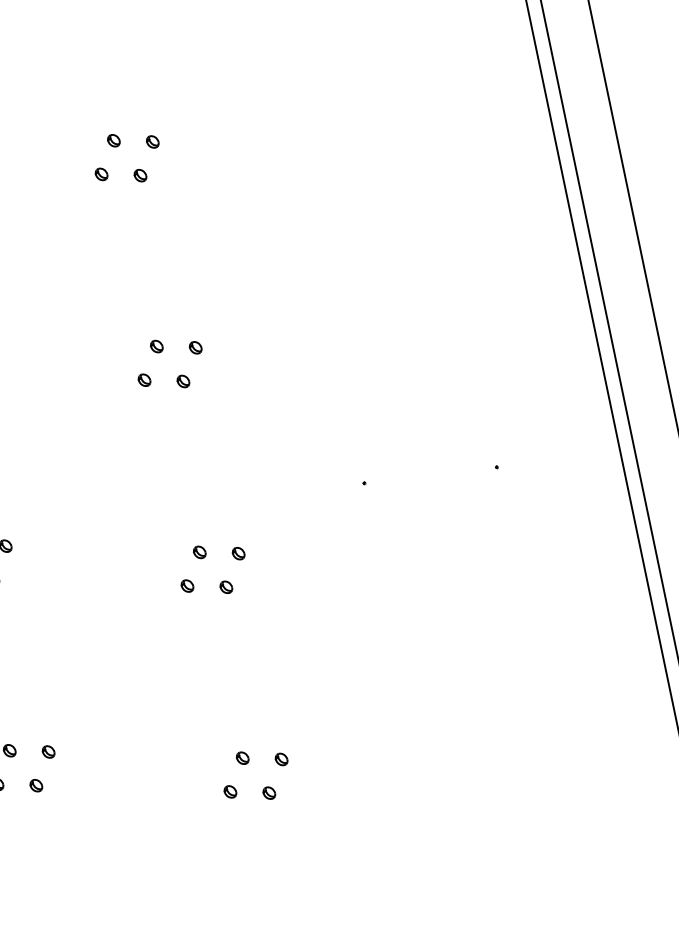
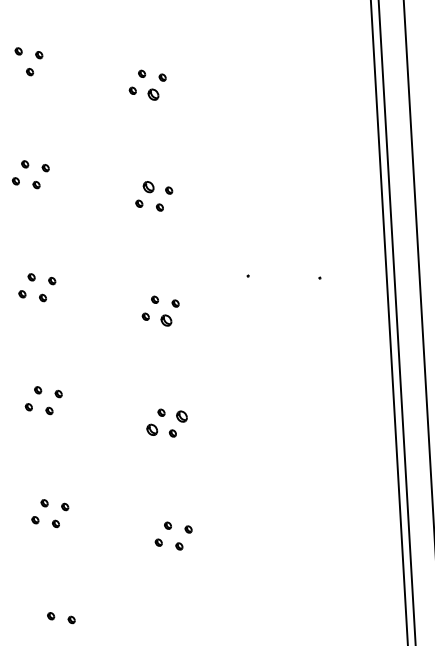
part: (140, 175) -> (153, 94), size x1.6
part: (156, 345) -> (148, 186), size x1.6
part: (226, 587) -> (166, 320), size x1.6
part: (282, 759) -> (182, 416), size x1.6
part: (230, 791) -> (152, 429), size x1.6

